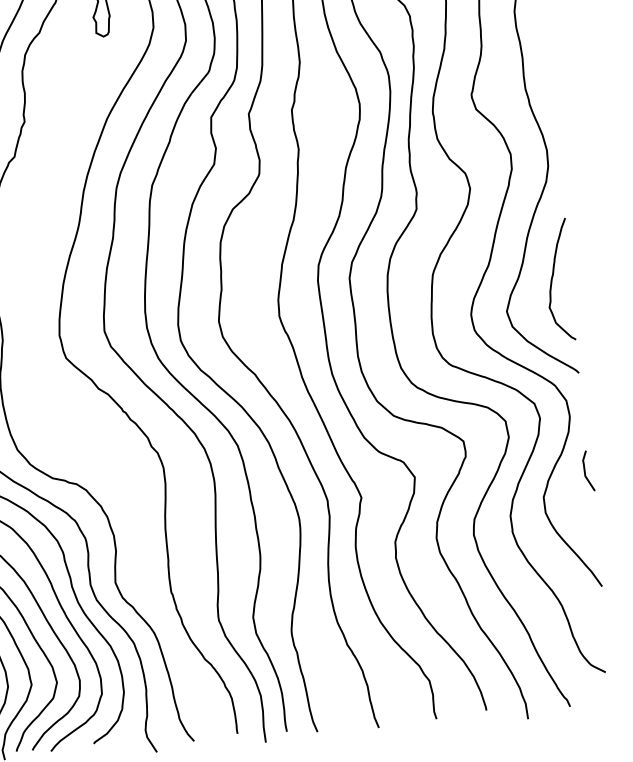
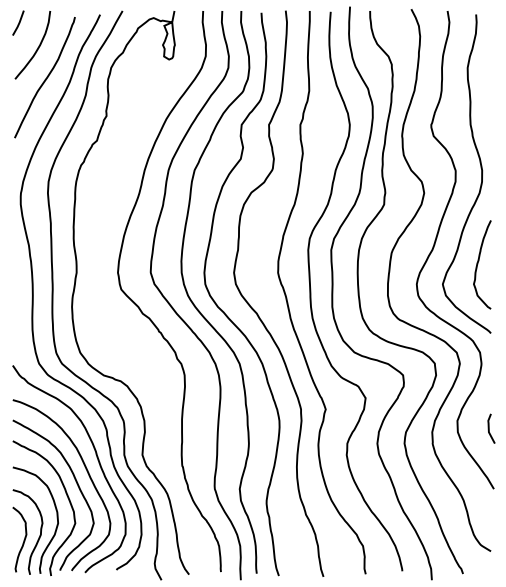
line: (585, 470) -> (489, 428), moved

